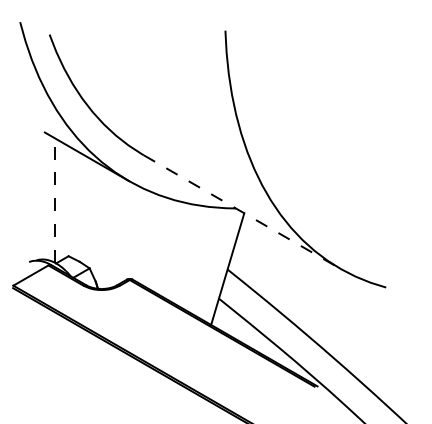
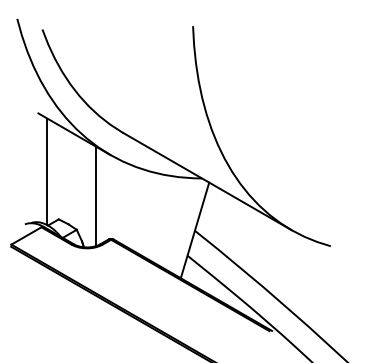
line: (55, 200) -> (47, 171), dashed -> solid
line: (242, 212) -> (207, 181), dashed -> solid
line: (111, 229) -> (95, 196), added

